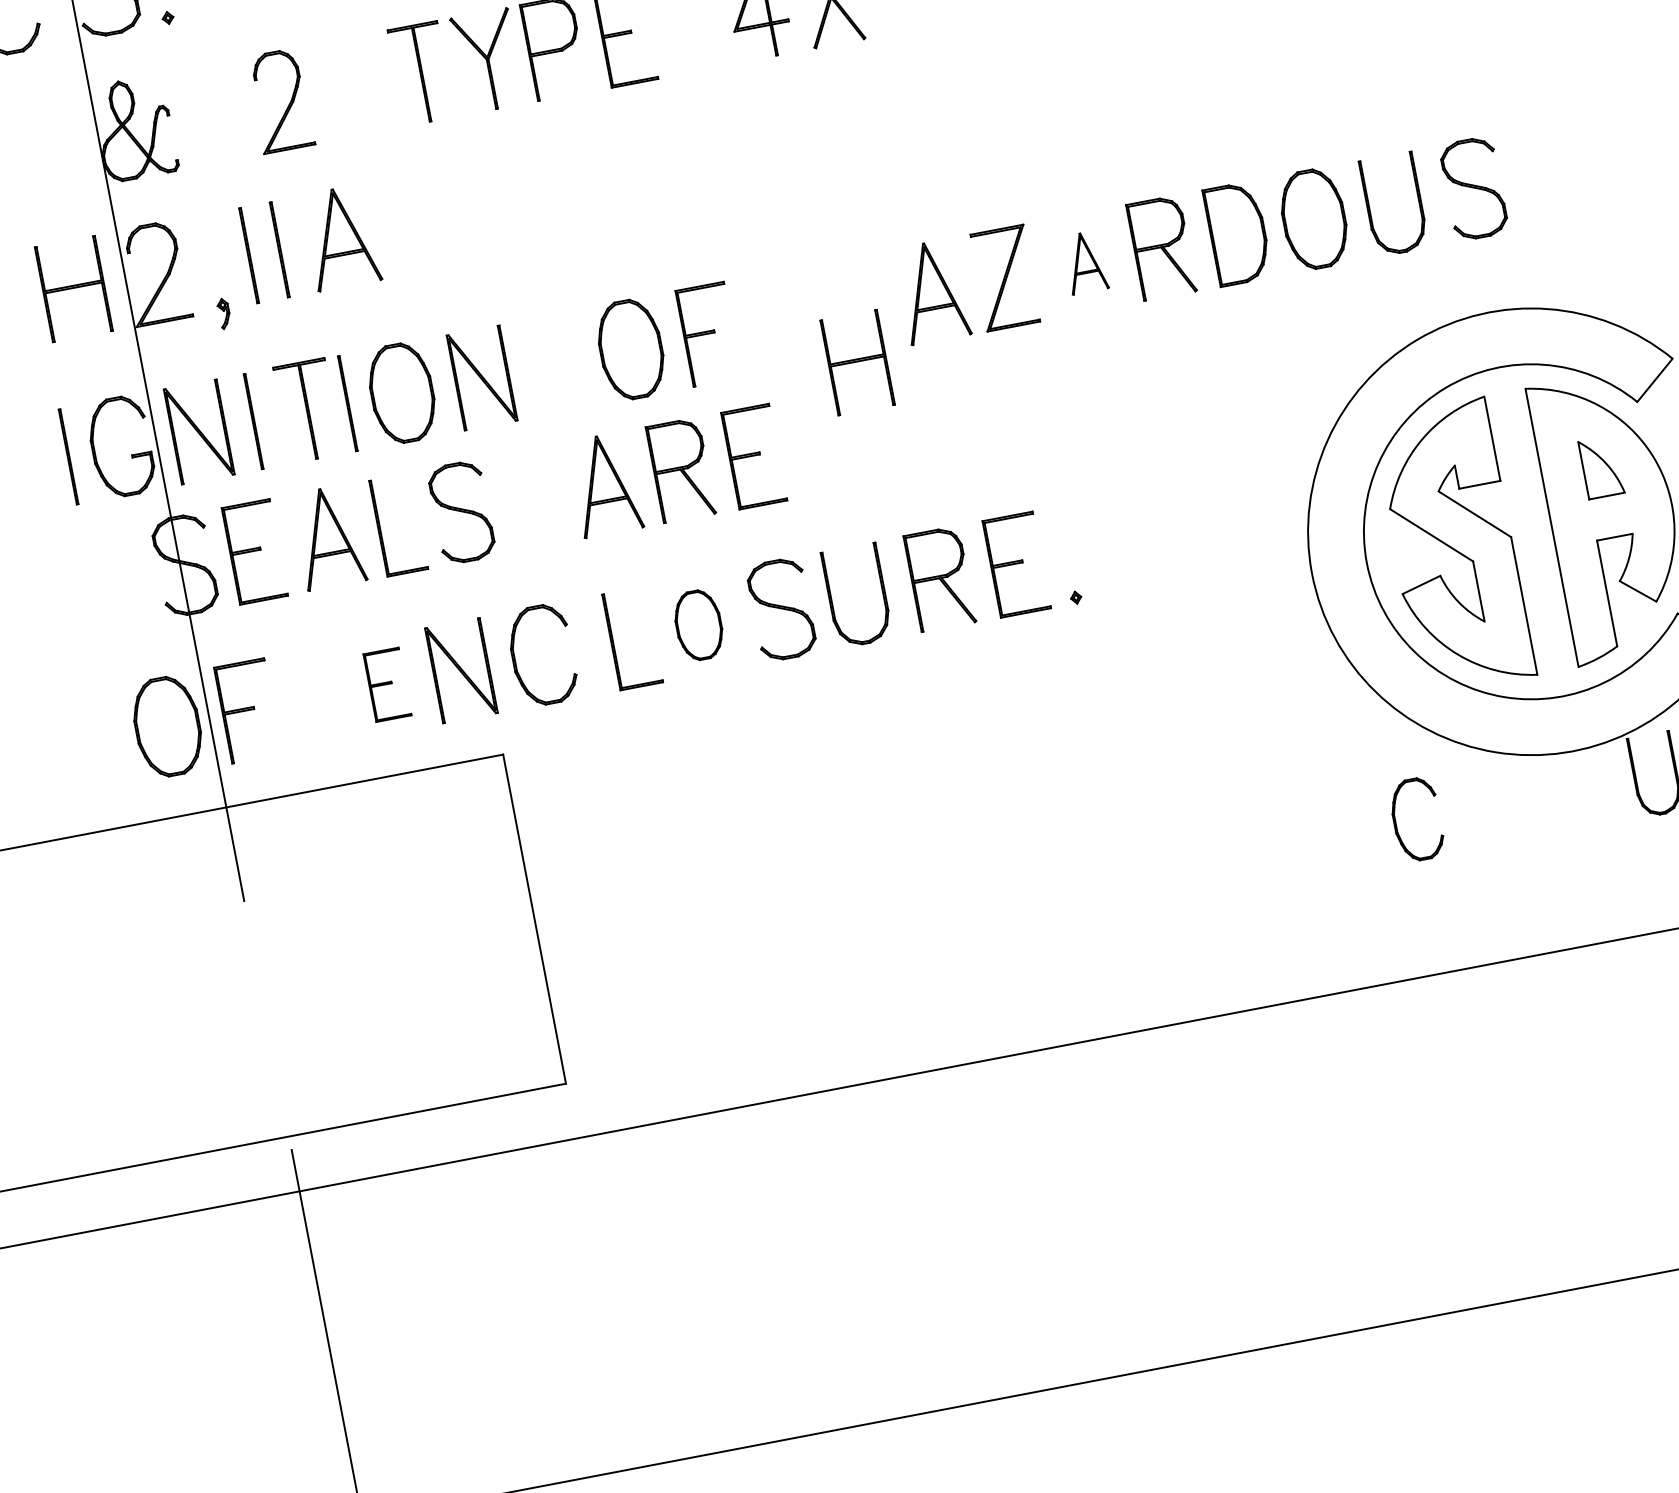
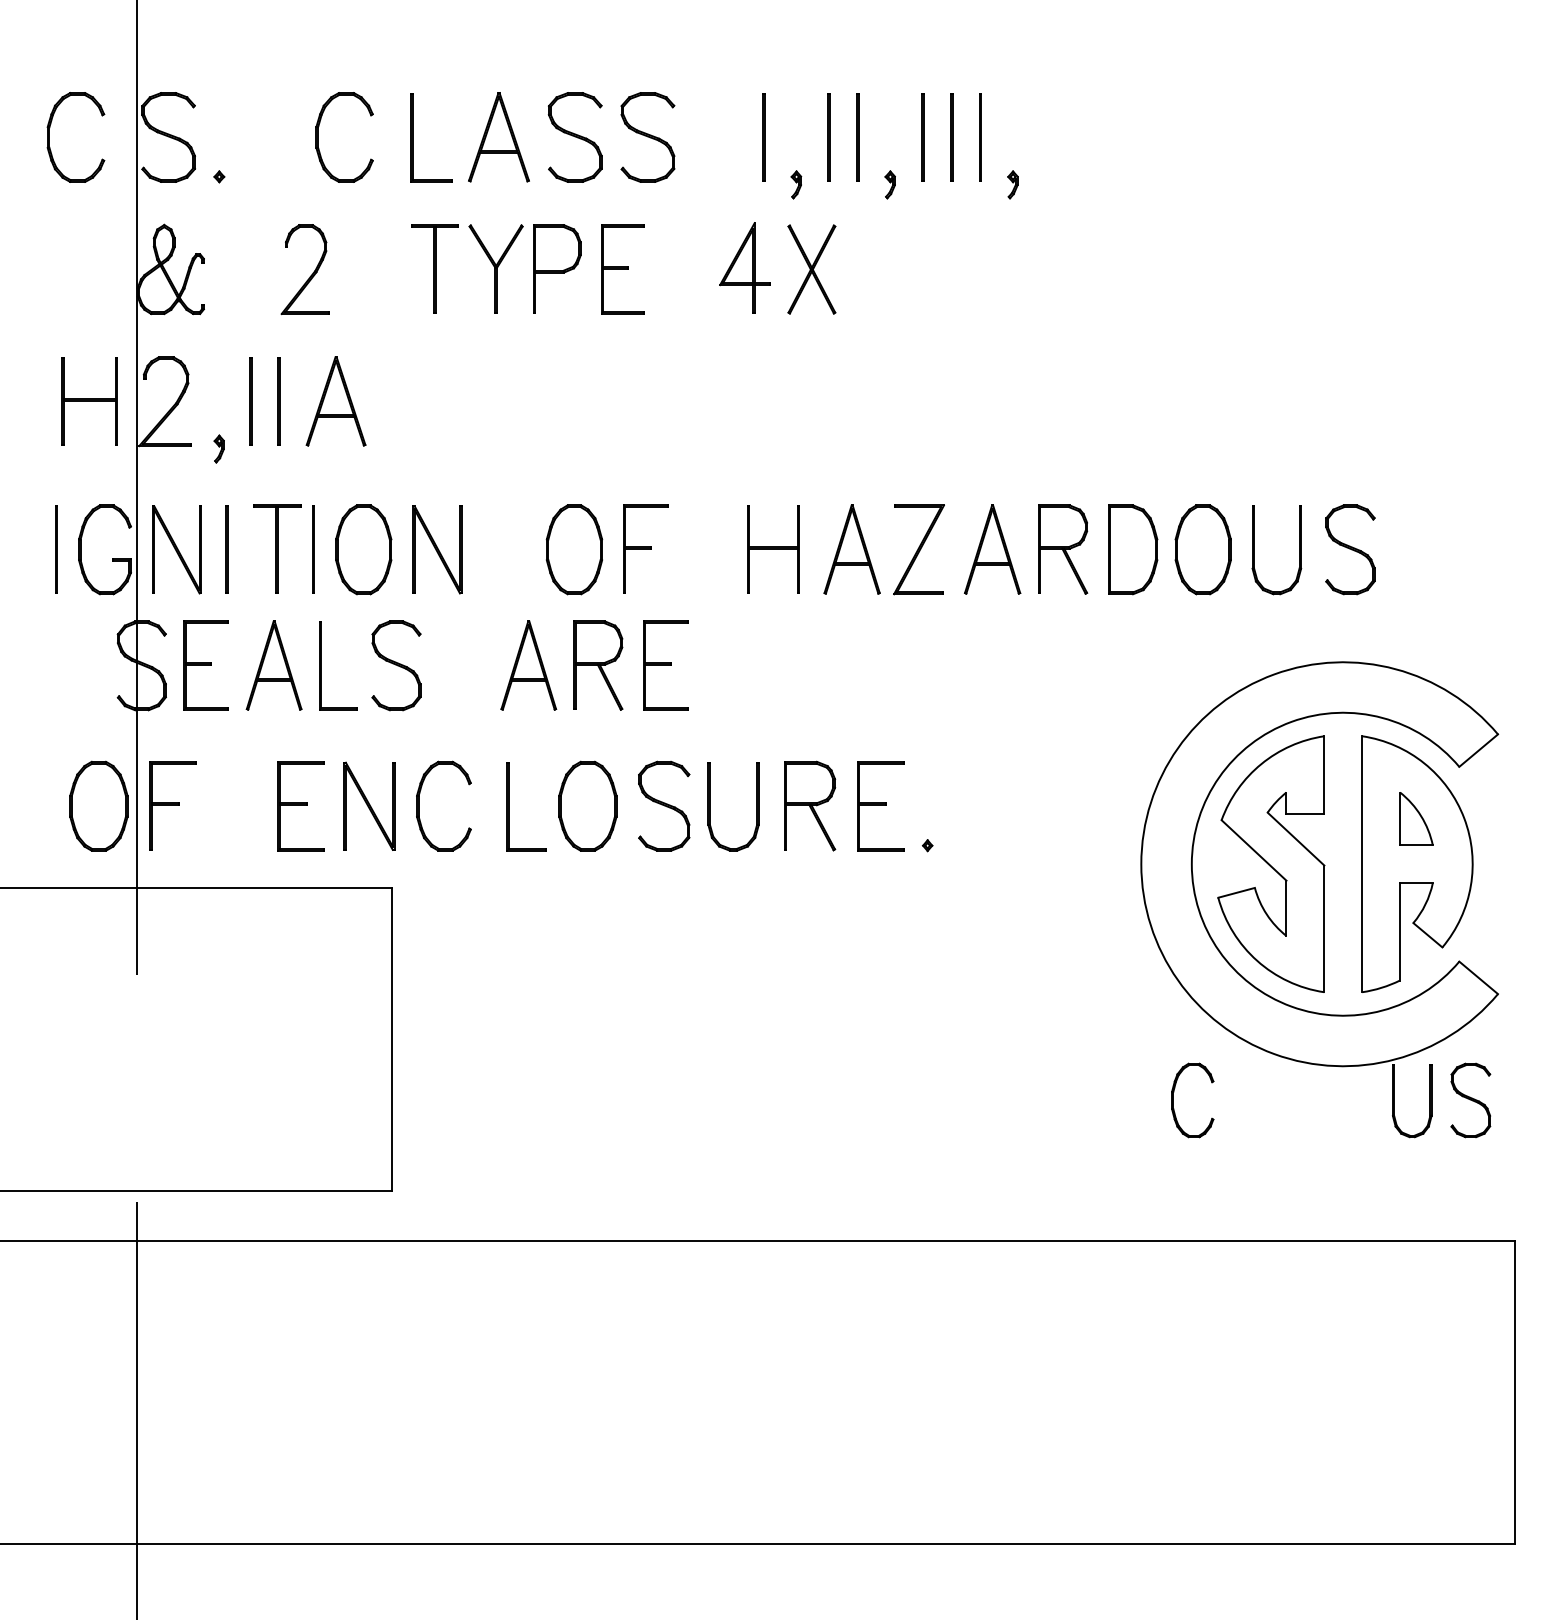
part: (1085, 262) -> (992, 549), size x1.67
part: (857, 362) -> (773, 549), moved
part: (698, 624) -> (587, 805), size x1.43
part: (386, 685) -> (300, 806), size x1.43

